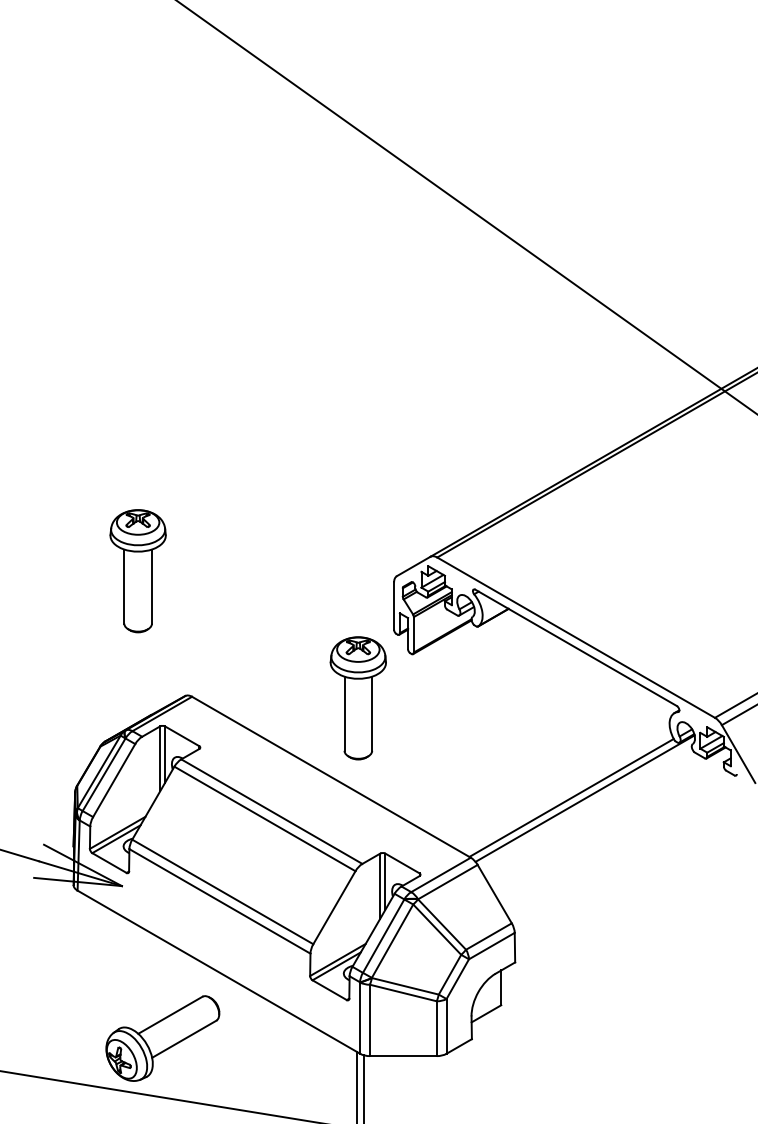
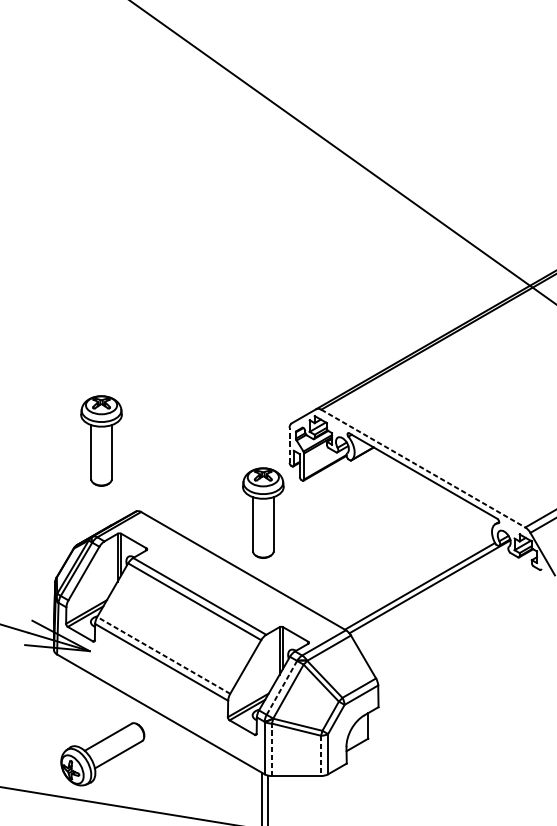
part: (137, 571) -> (101, 441), moved
line: (394, 606) -> (289, 445), solid -> dashed
line: (576, 637) -> (423, 468), solid -> dashed
line: (222, 891) -> (163, 655), solid -> dashed
line: (383, 936) -> (281, 688), solid -> dashed
line: (369, 1020) -> (271, 749), solid -> dashed
line: (436, 1029) -> (320, 756), solid -> dashed
part: (162, 1038) -> (102, 754), moved

